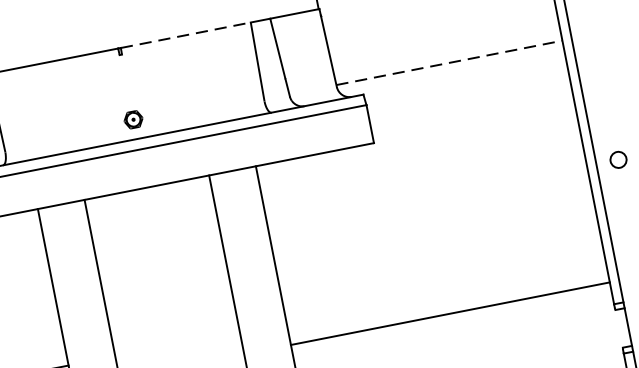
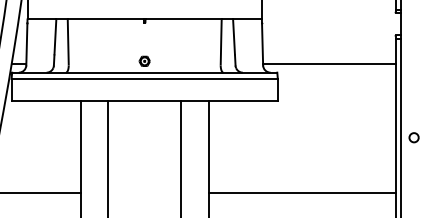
line: (187, 35) -> (184, 19), dashed -> solid
line: (449, 63) -> (329, 64), dashed -> solid
line: (449, 313) -> (301, 192), moved

